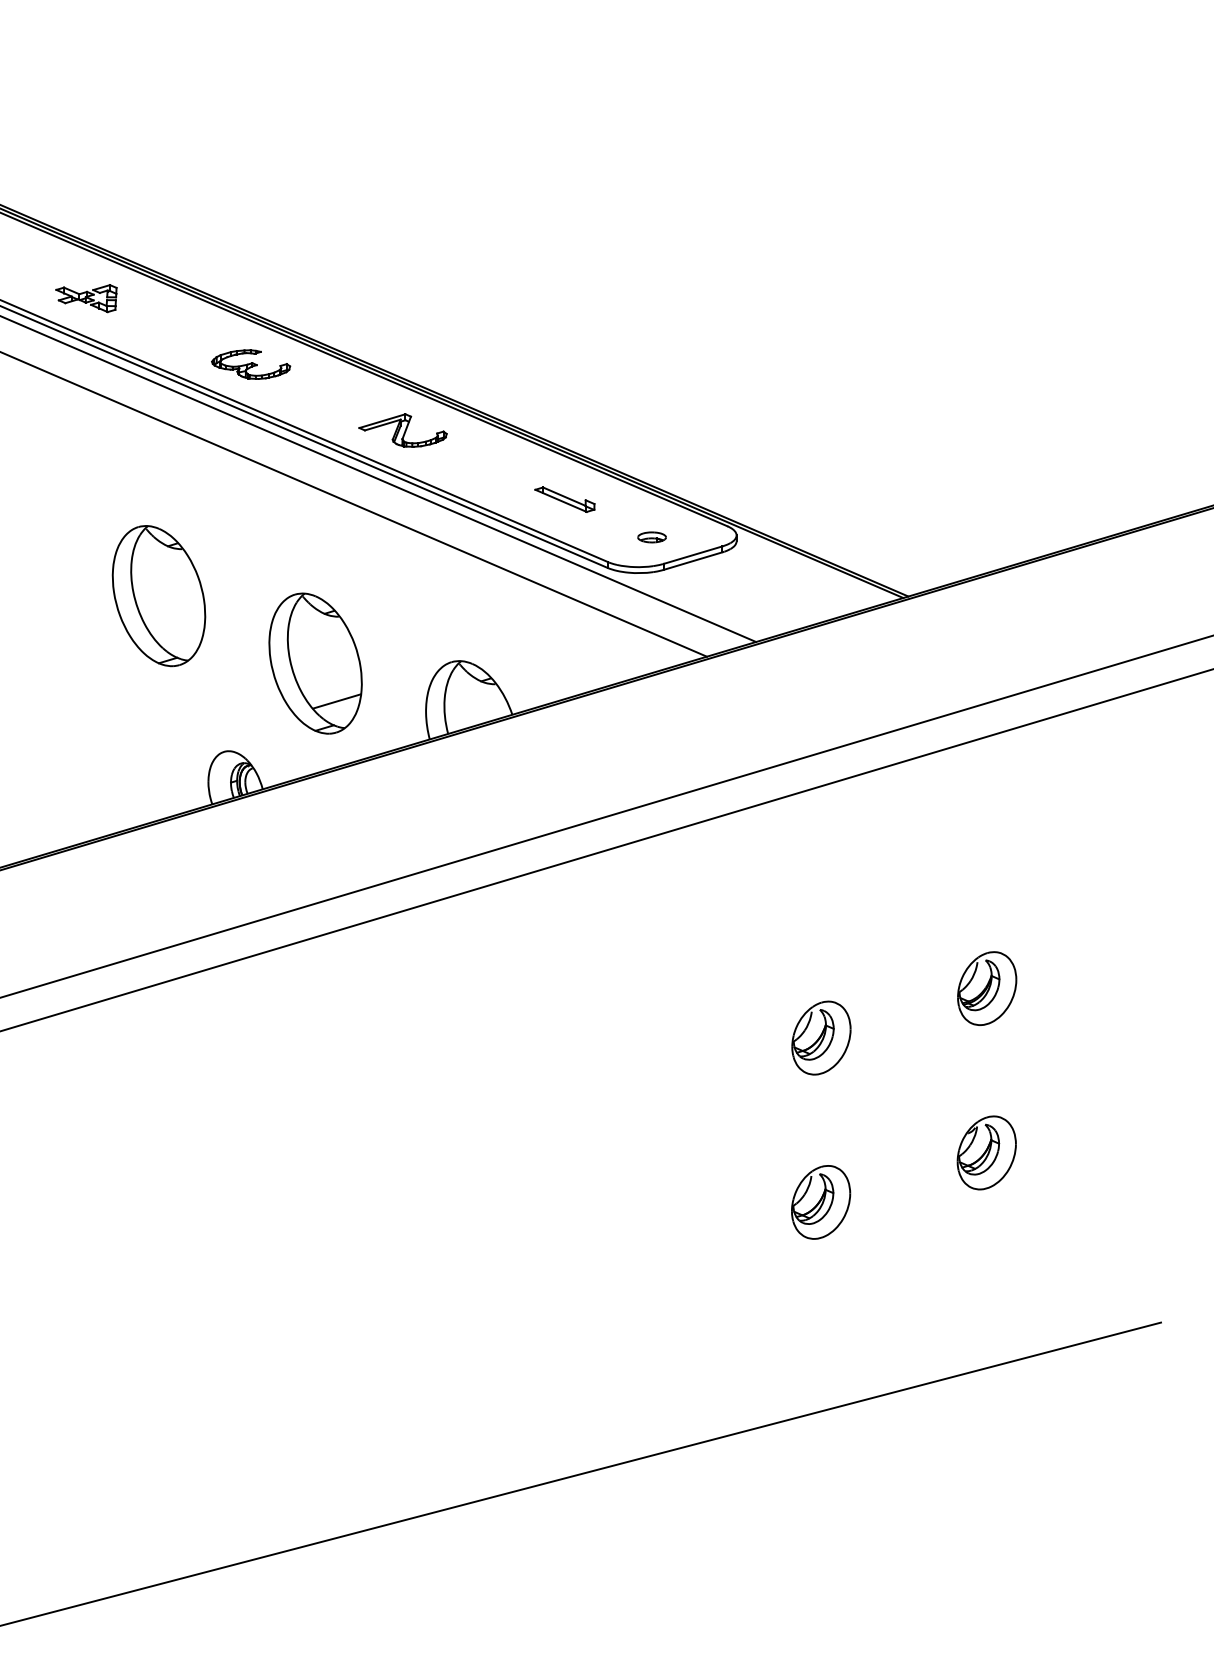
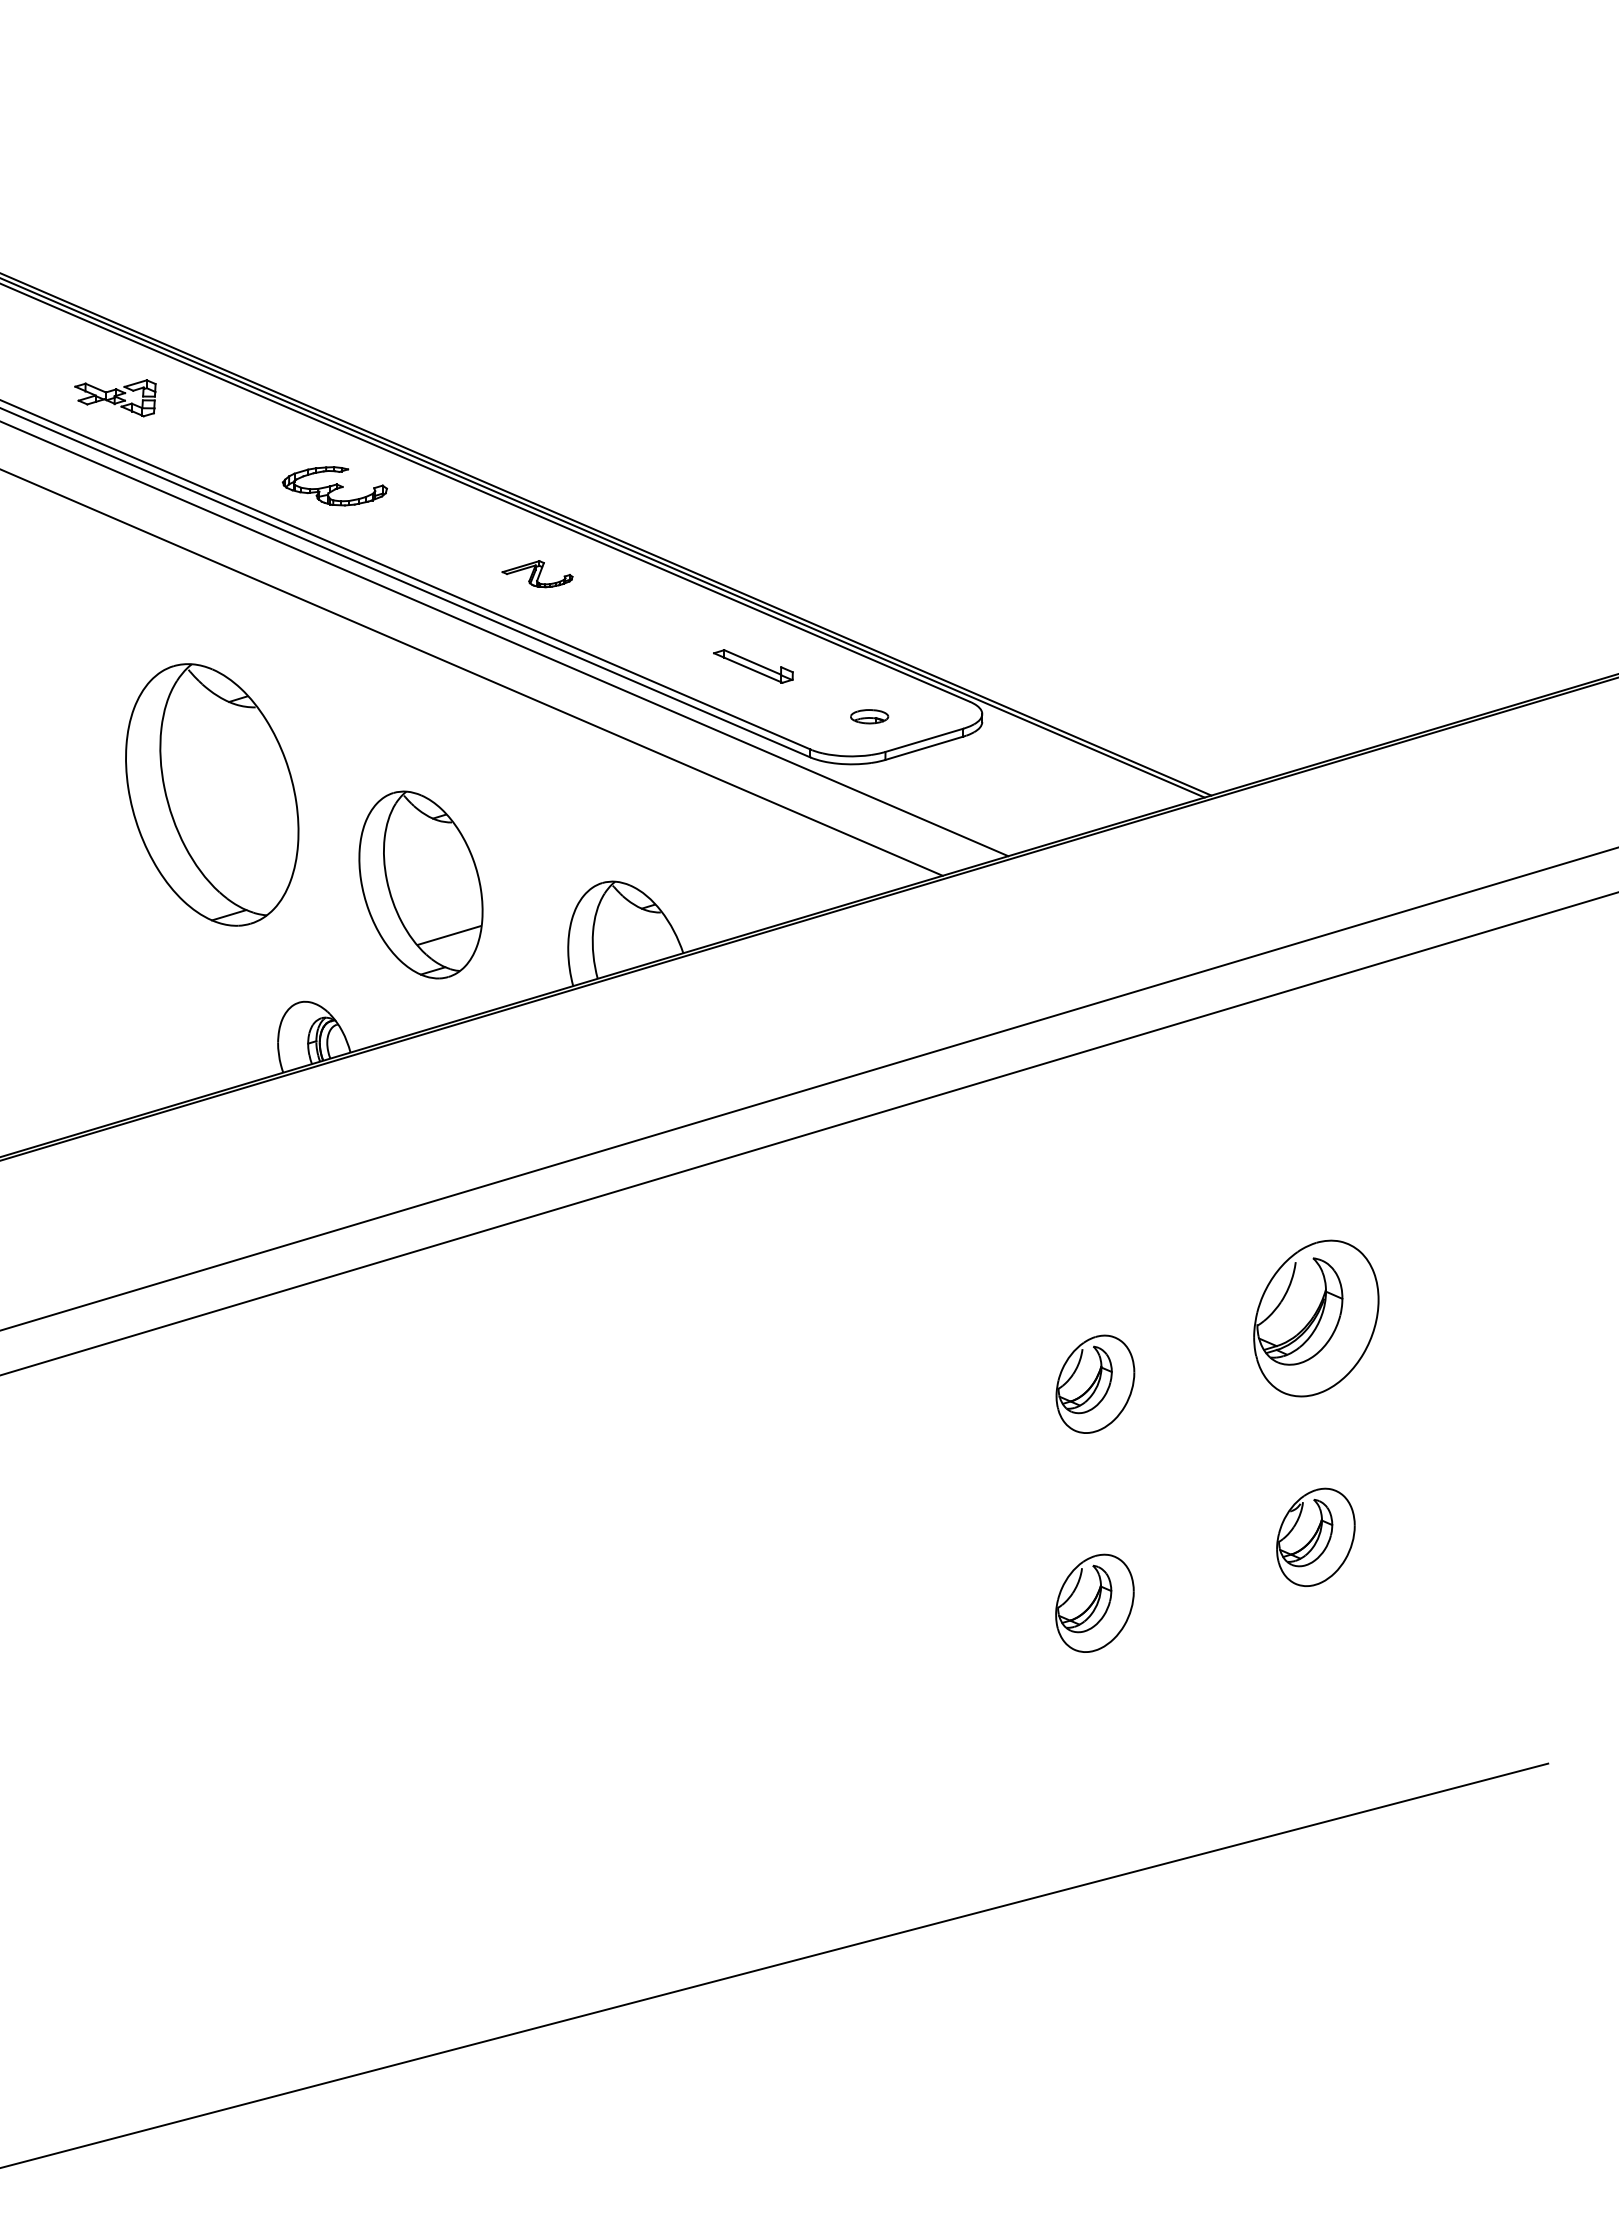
part: (403, 430) -> (537, 573), size x0.6
part: (158, 595) -> (211, 794), size x1.4
part: (987, 988) -> (1316, 1317), size x1.6

